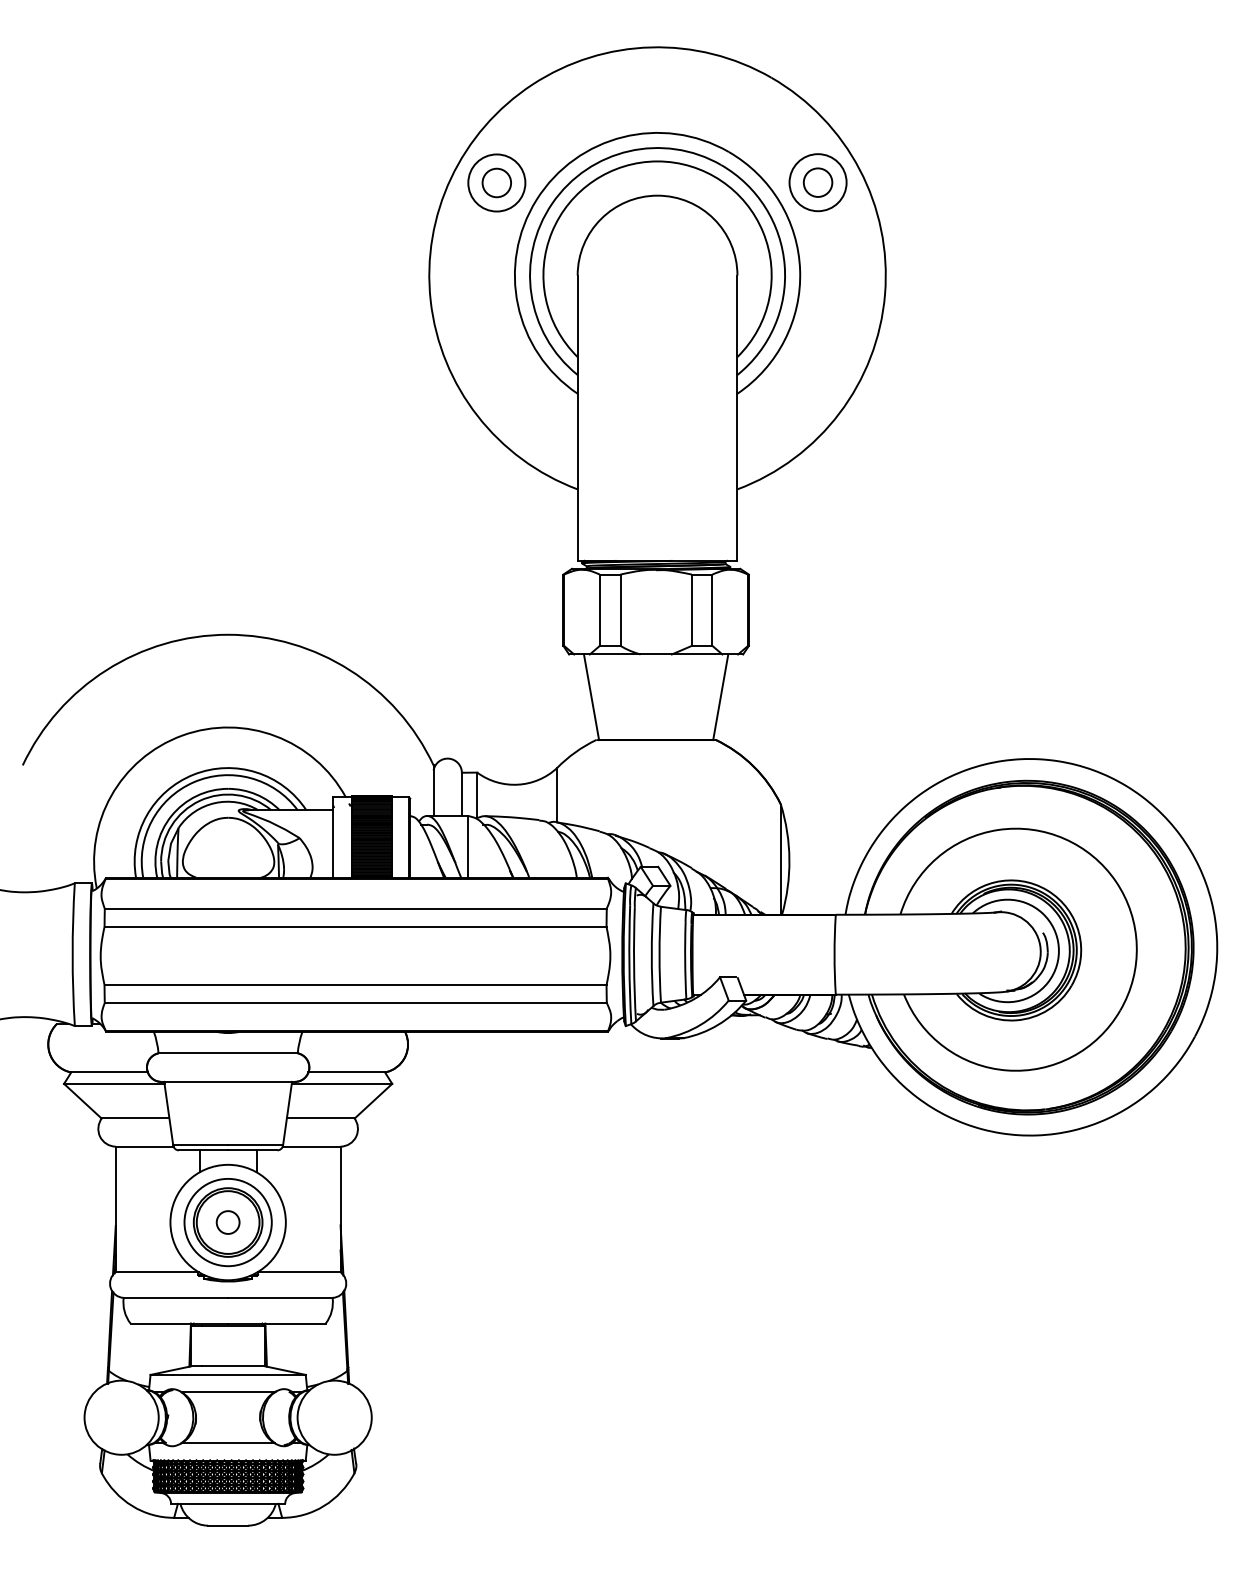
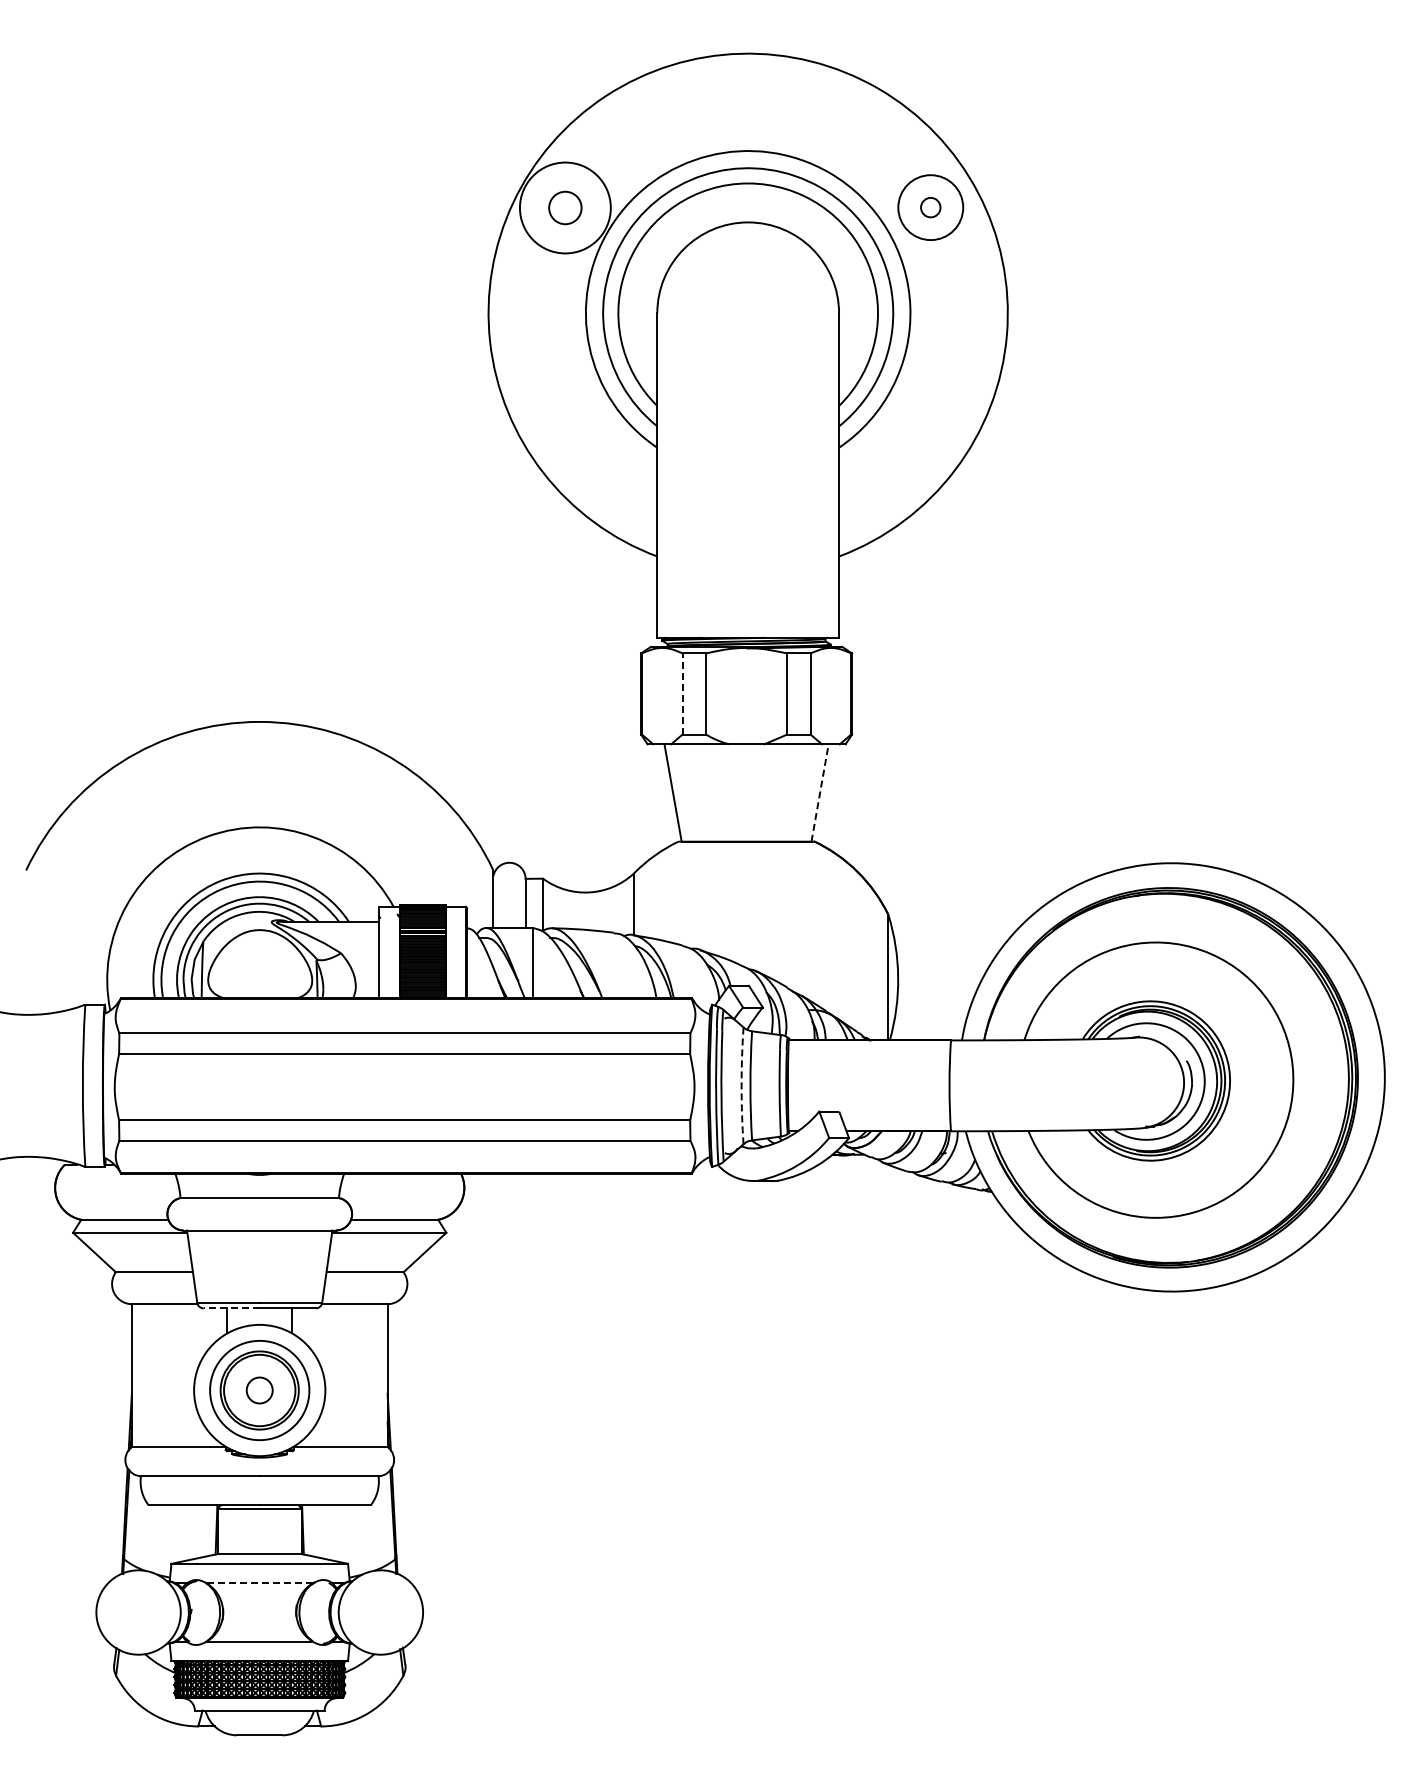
circle: (496, 182) -> (564, 207), size x1.4
circle: (817, 182) -> (930, 207), size x0.6
line: (599, 610) -> (682, 694), solid -> dashed
line: (721, 696) -> (820, 792), solid -> dashed
arc: (651, 954) -> (741, 1085), solid -> dashed
line: (203, 1150) -> (231, 1308), solid -> dashed
line: (227, 1392) -> (259, 1583), solid -> dashed

